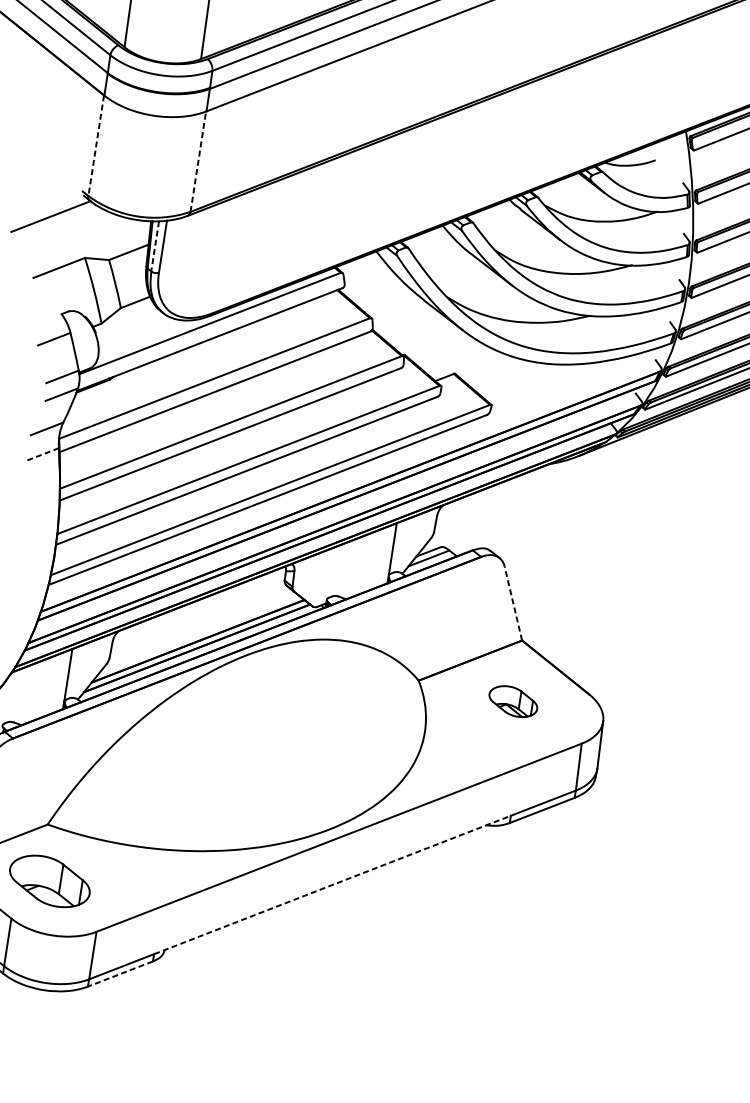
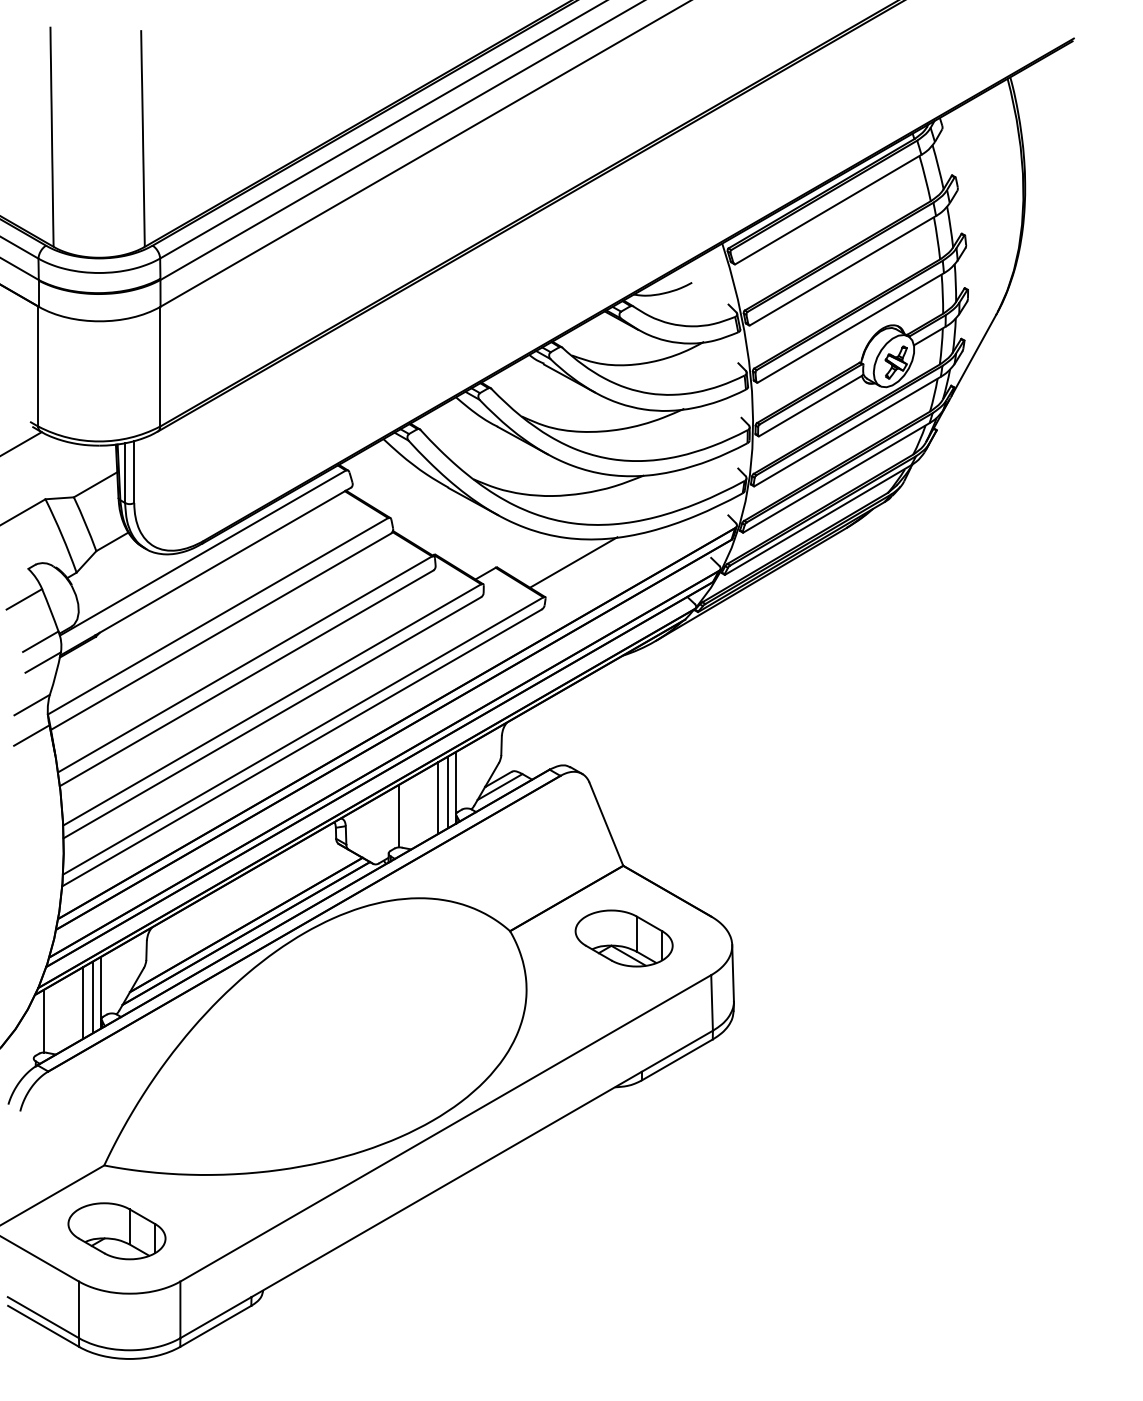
line: (96, 146) -> (38, 367), dashed -> solid
line: (198, 161) -> (160, 366), dashed -> solid
line: (155, 246) -> (125, 473), dashed -> solid
line: (519, 379) -> (573, 562), added
line: (42, 454) -> (31, 735), dashed -> solid
line: (384, 556) -> (447, 792), added
line: (374, 559) -> (437, 798), added
line: (339, 569) -> (398, 816), added
line: (513, 603) -> (606, 824), dashed -> solid
line: (59, 682) -> (92, 997), added
line: (50, 685) -> (82, 1003), added
line: (15, 695) -> (43, 1021), added
part: (512, 701) -> (623, 938), size x1.67
line: (333, 885) -> (447, 1184), dashed -> solid
line: (120, 974) -> (215, 1326), dashed -> solid

